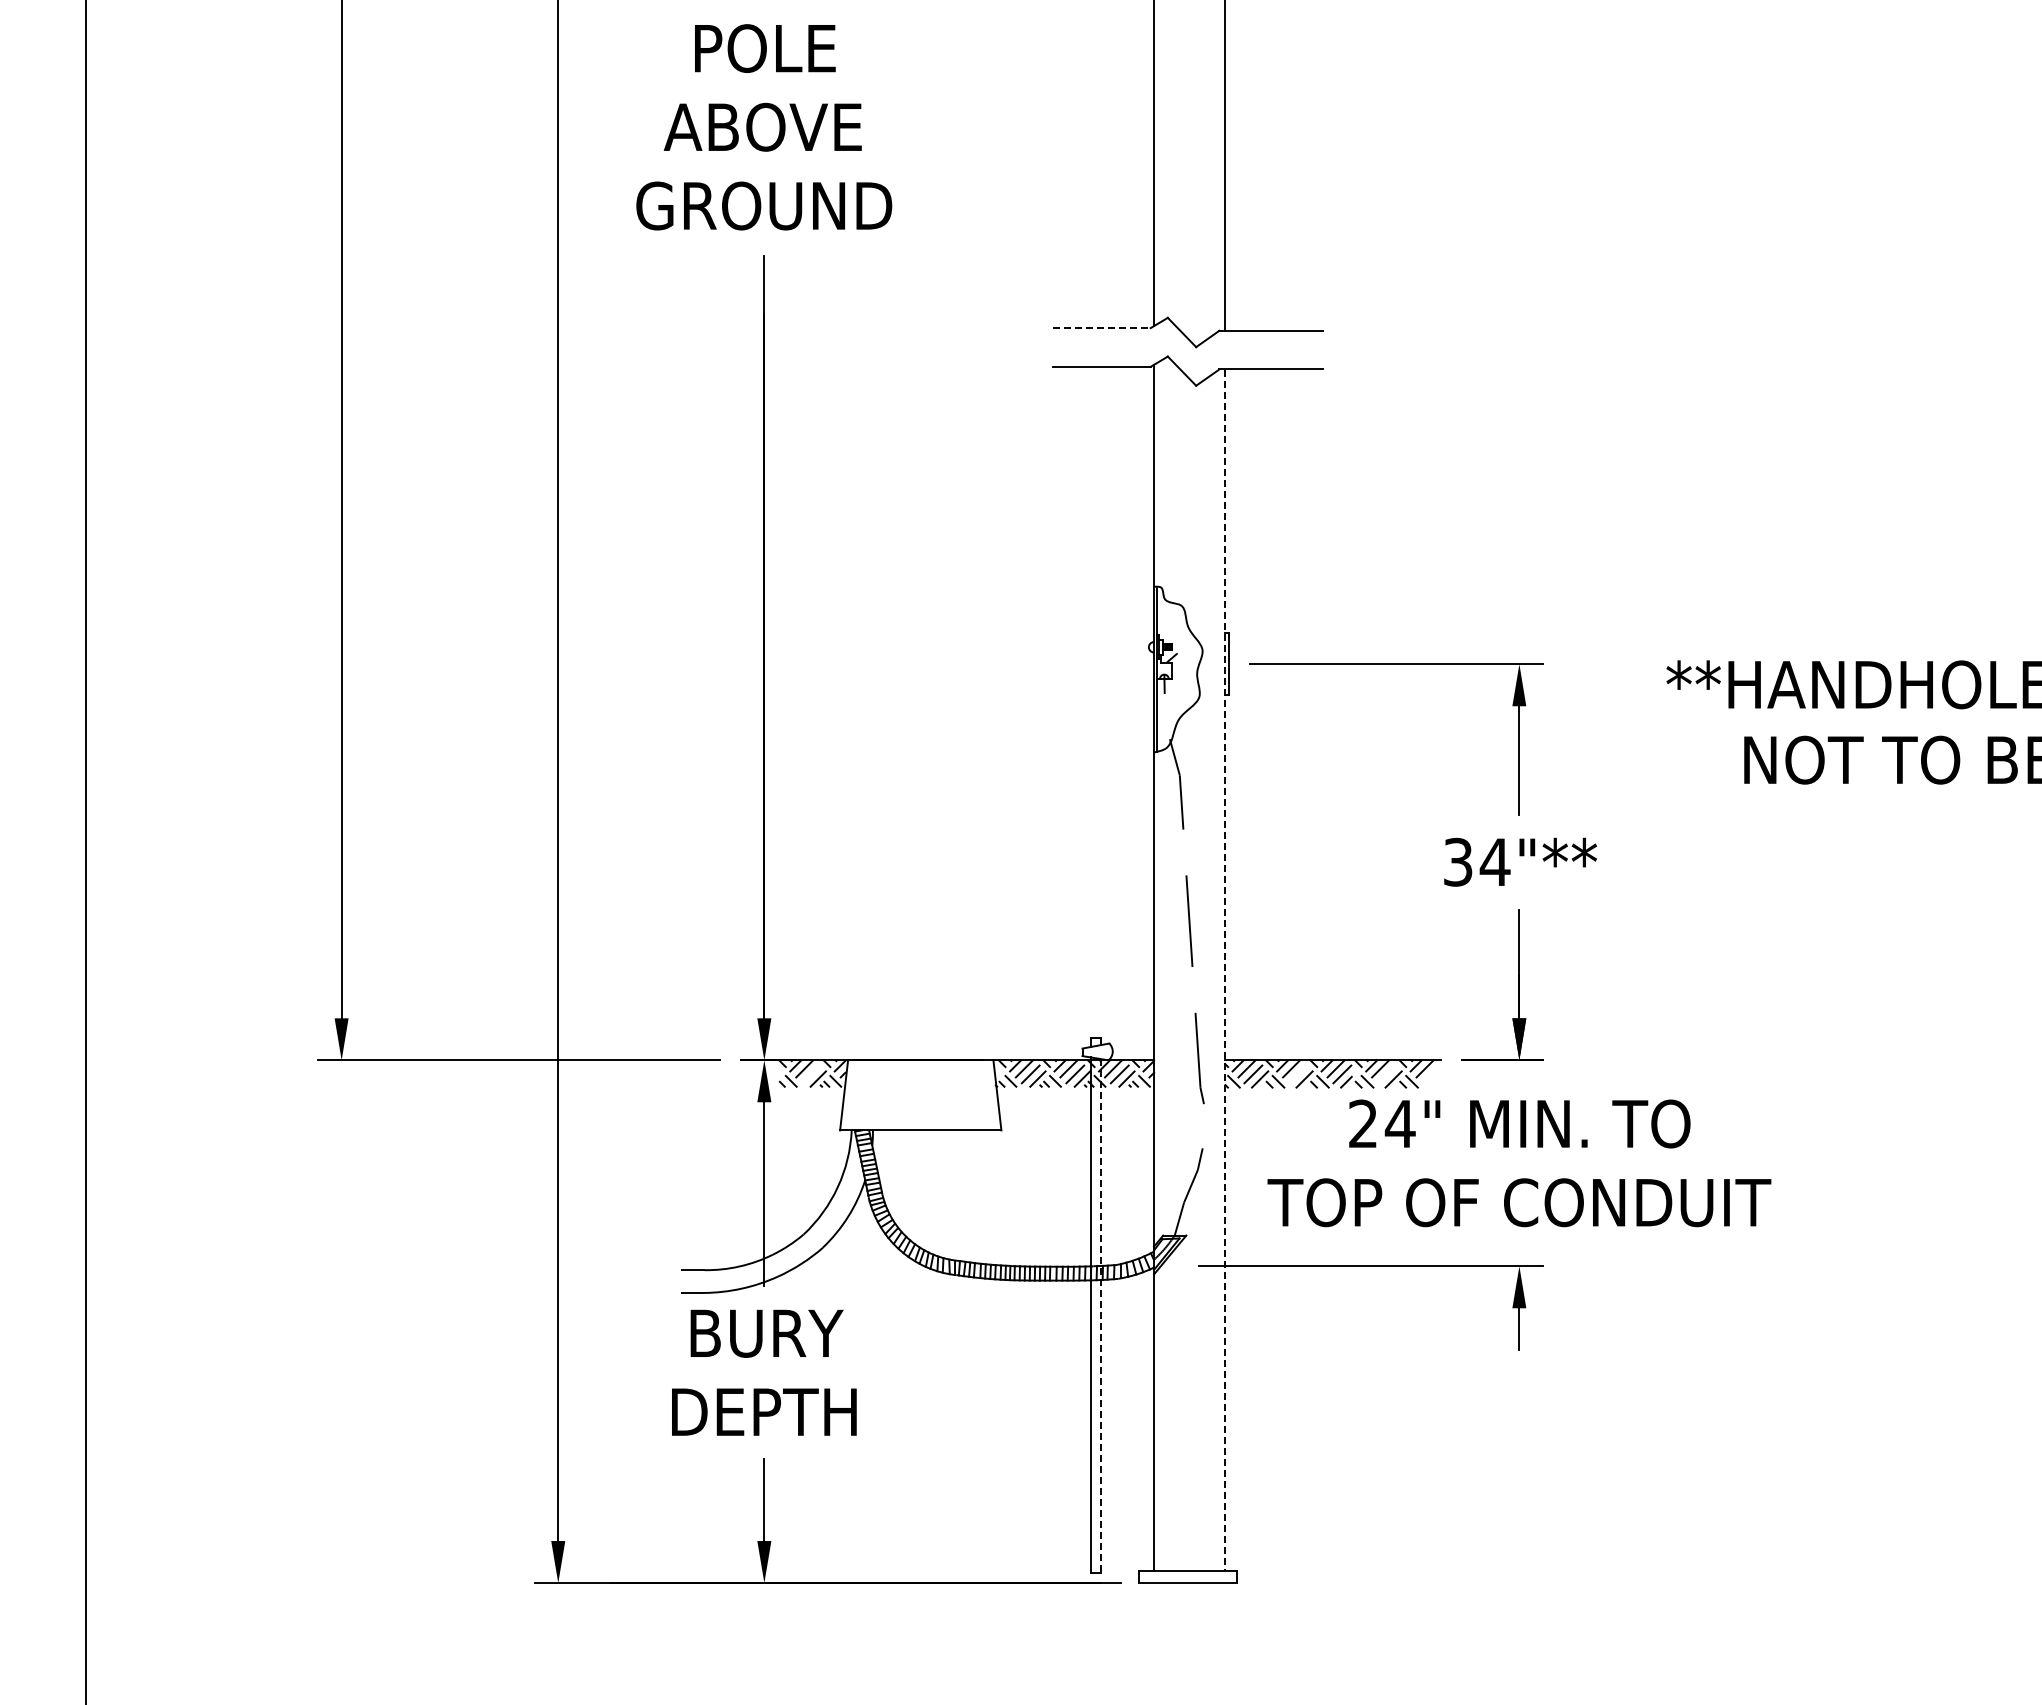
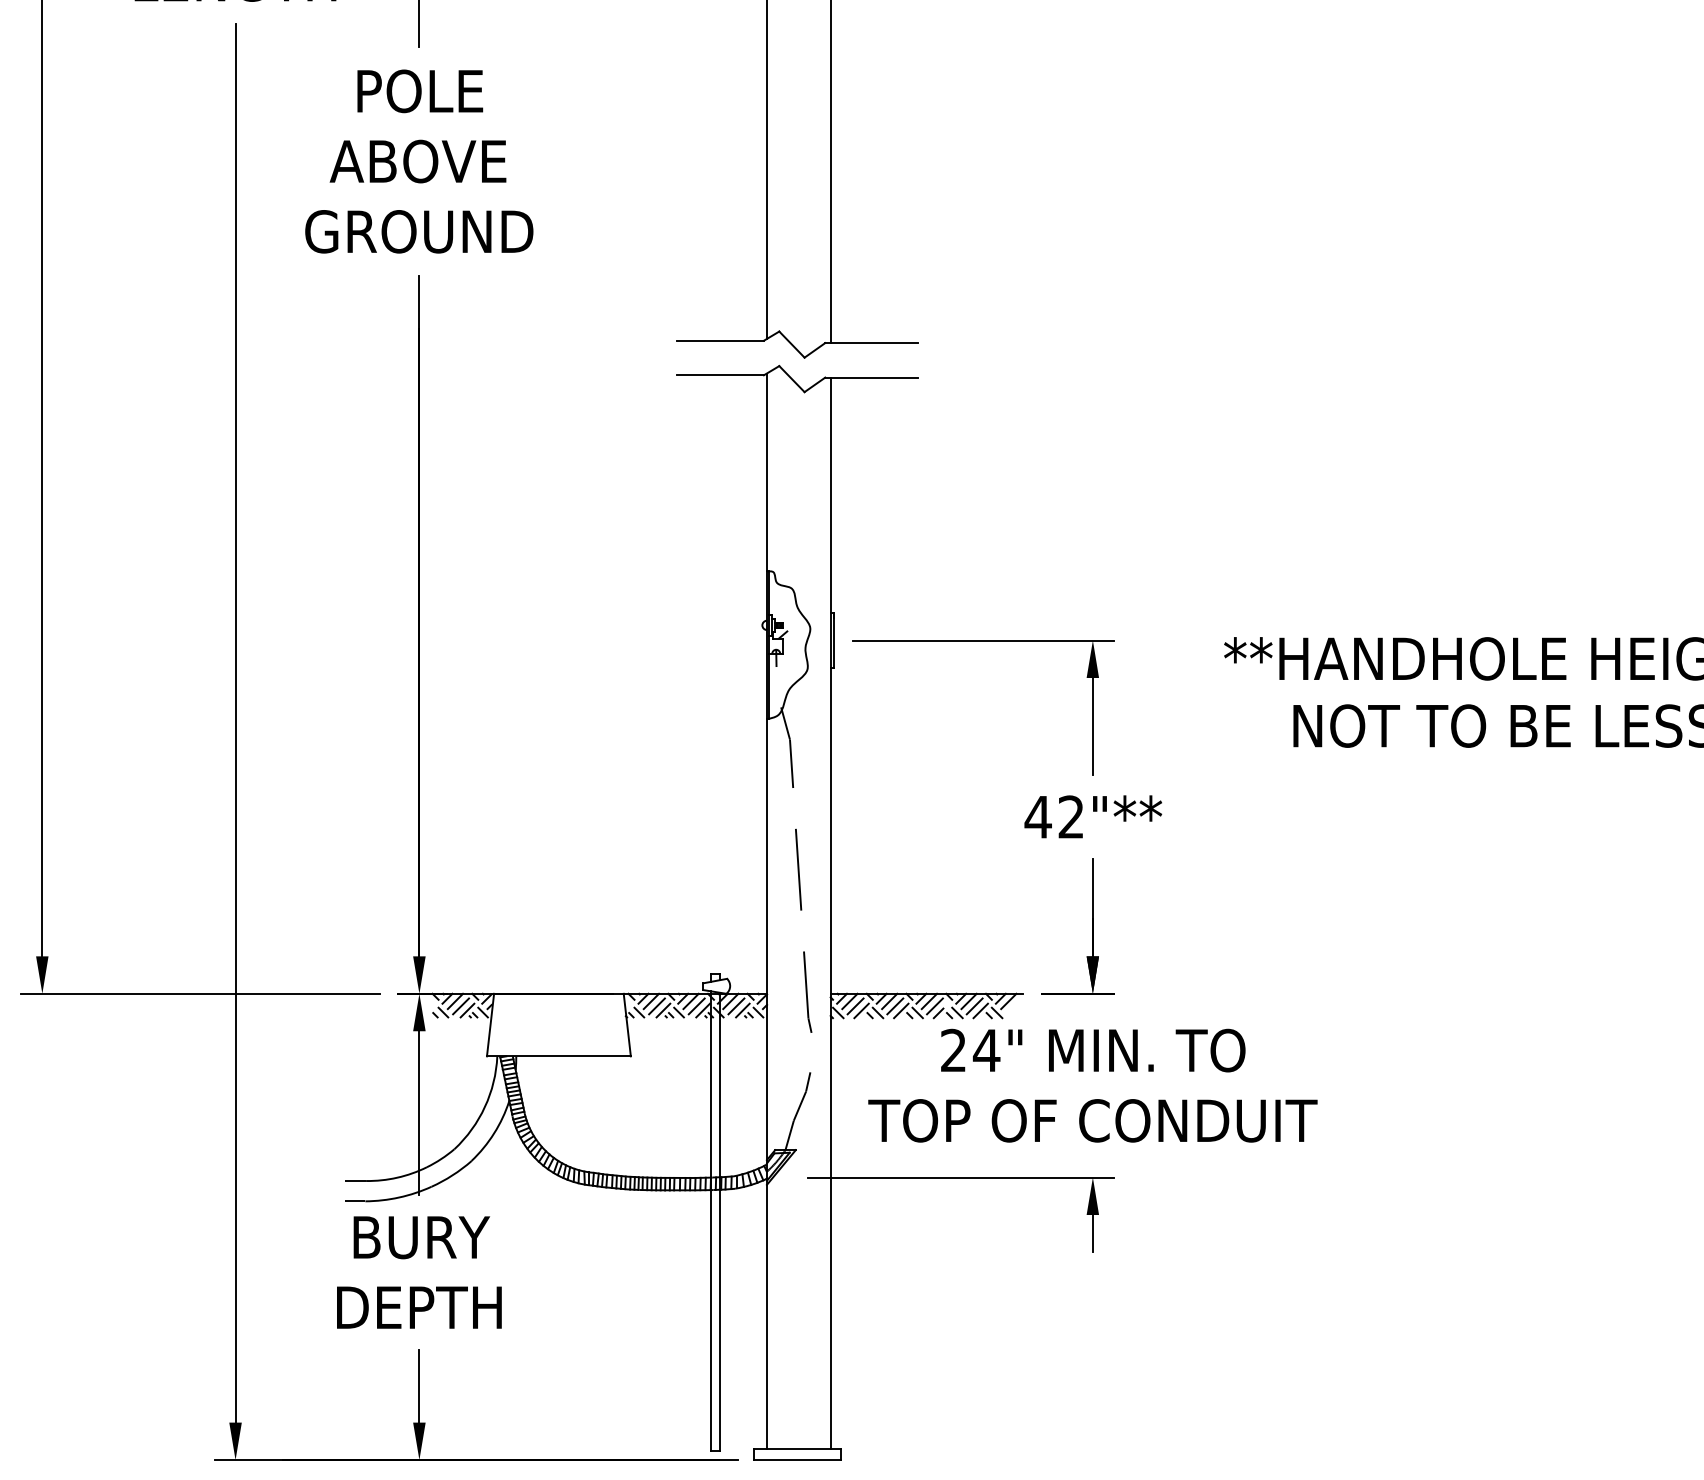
line: (1102, 328) -> (721, 341), dashed -> solid
text: (1476, 861) -> (1054, 816), 34"** -> 42"**
line: (1225, 970) -> (830, 913), dashed -> solid
line: (810, 1074) -> (460, 1006), added
line: (1297, 1074) -> (894, 1006), added
line: (1386, 1074) -> (974, 1006), added
line: (1101, 1315) -> (720, 1221), dashed -> solid

